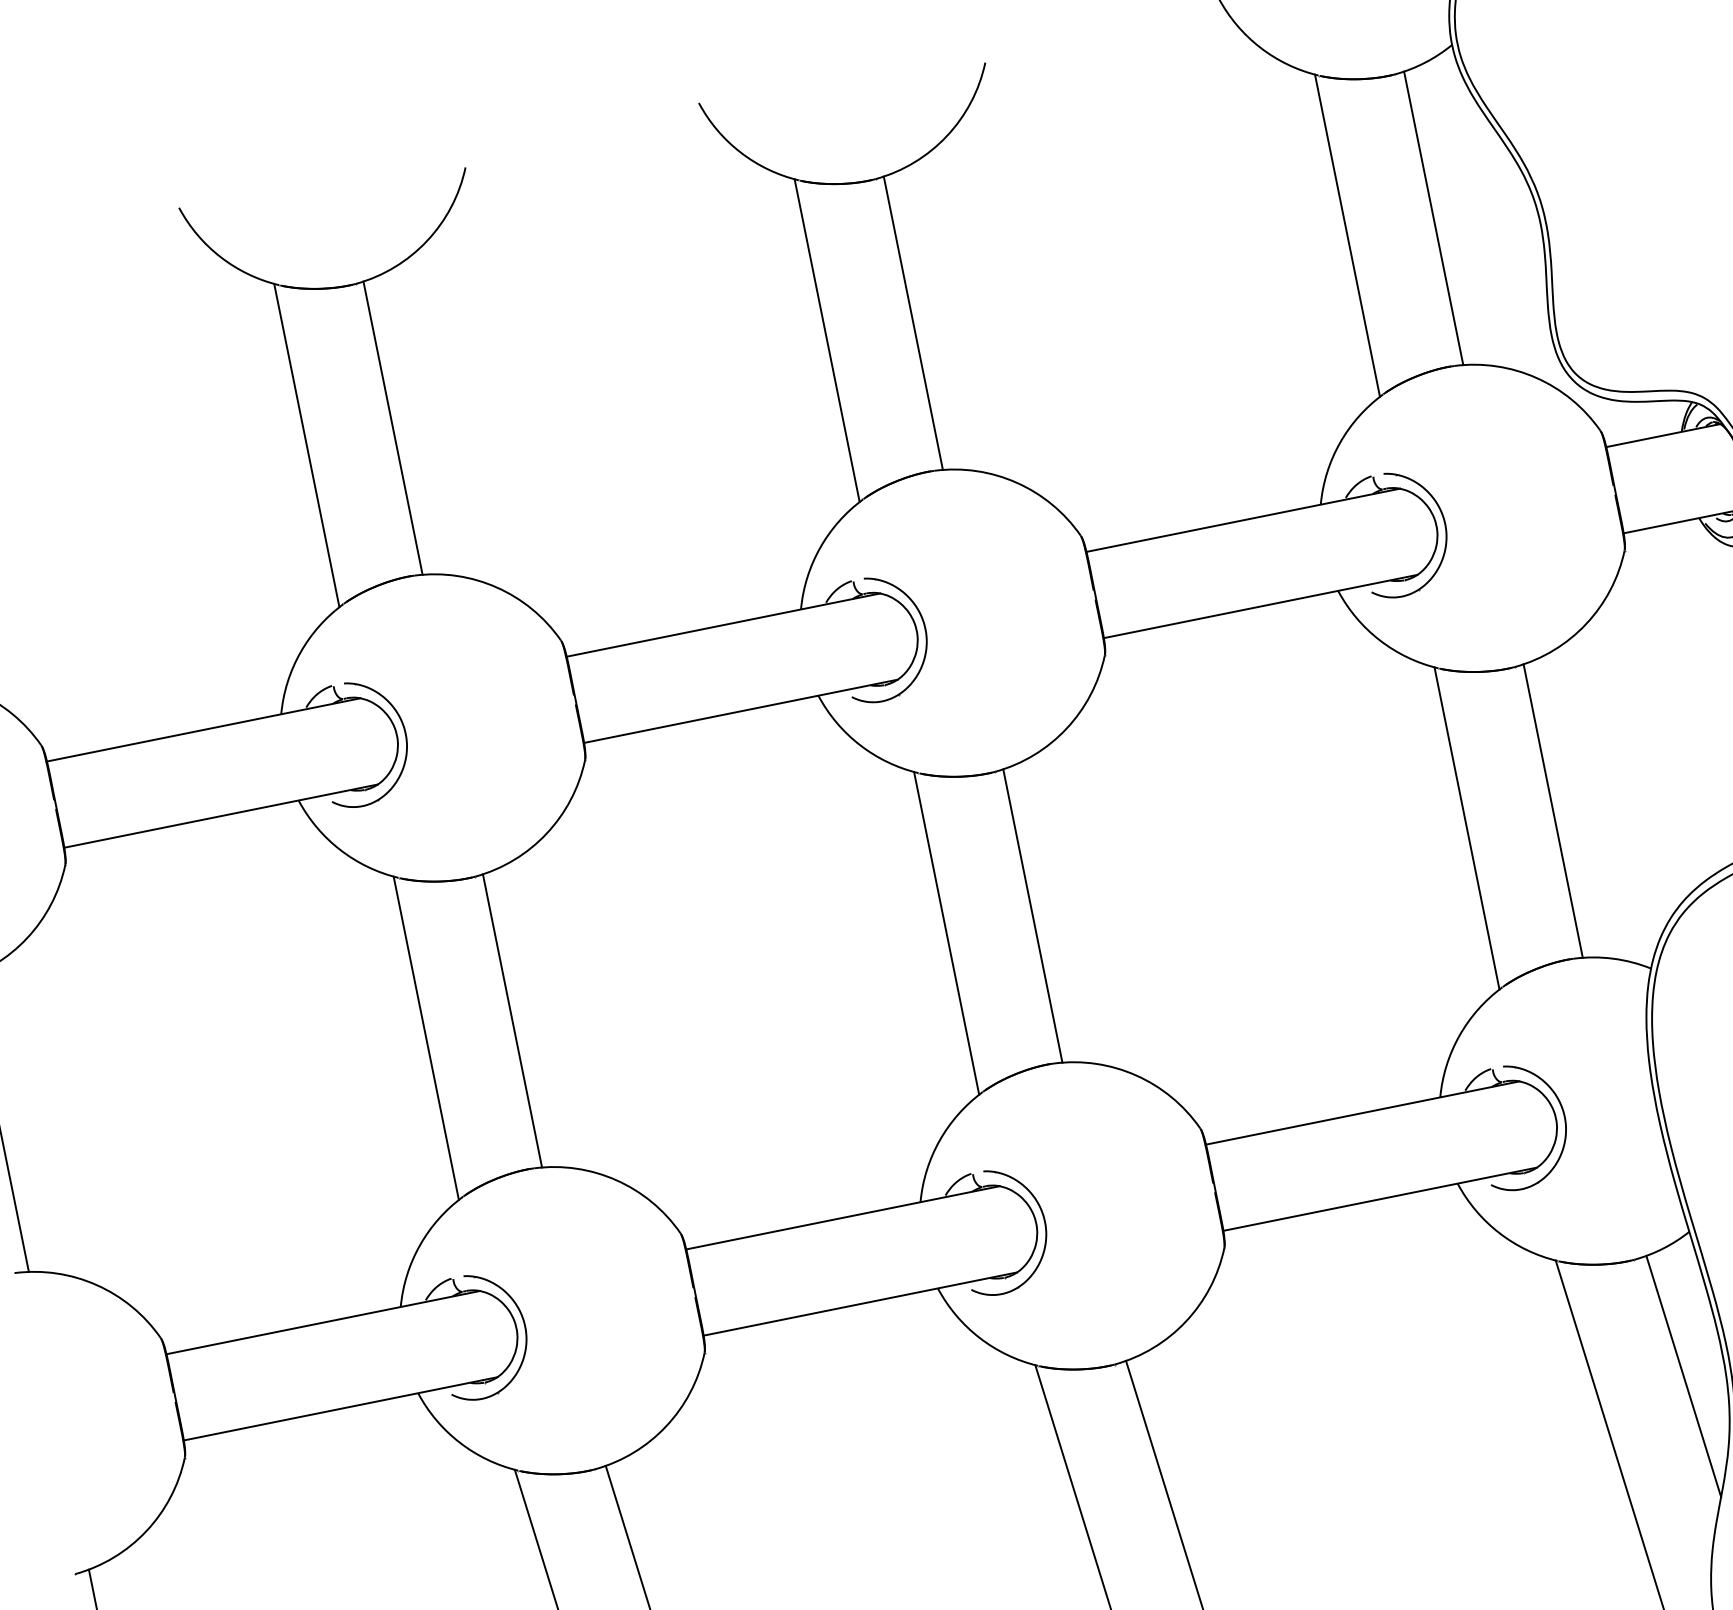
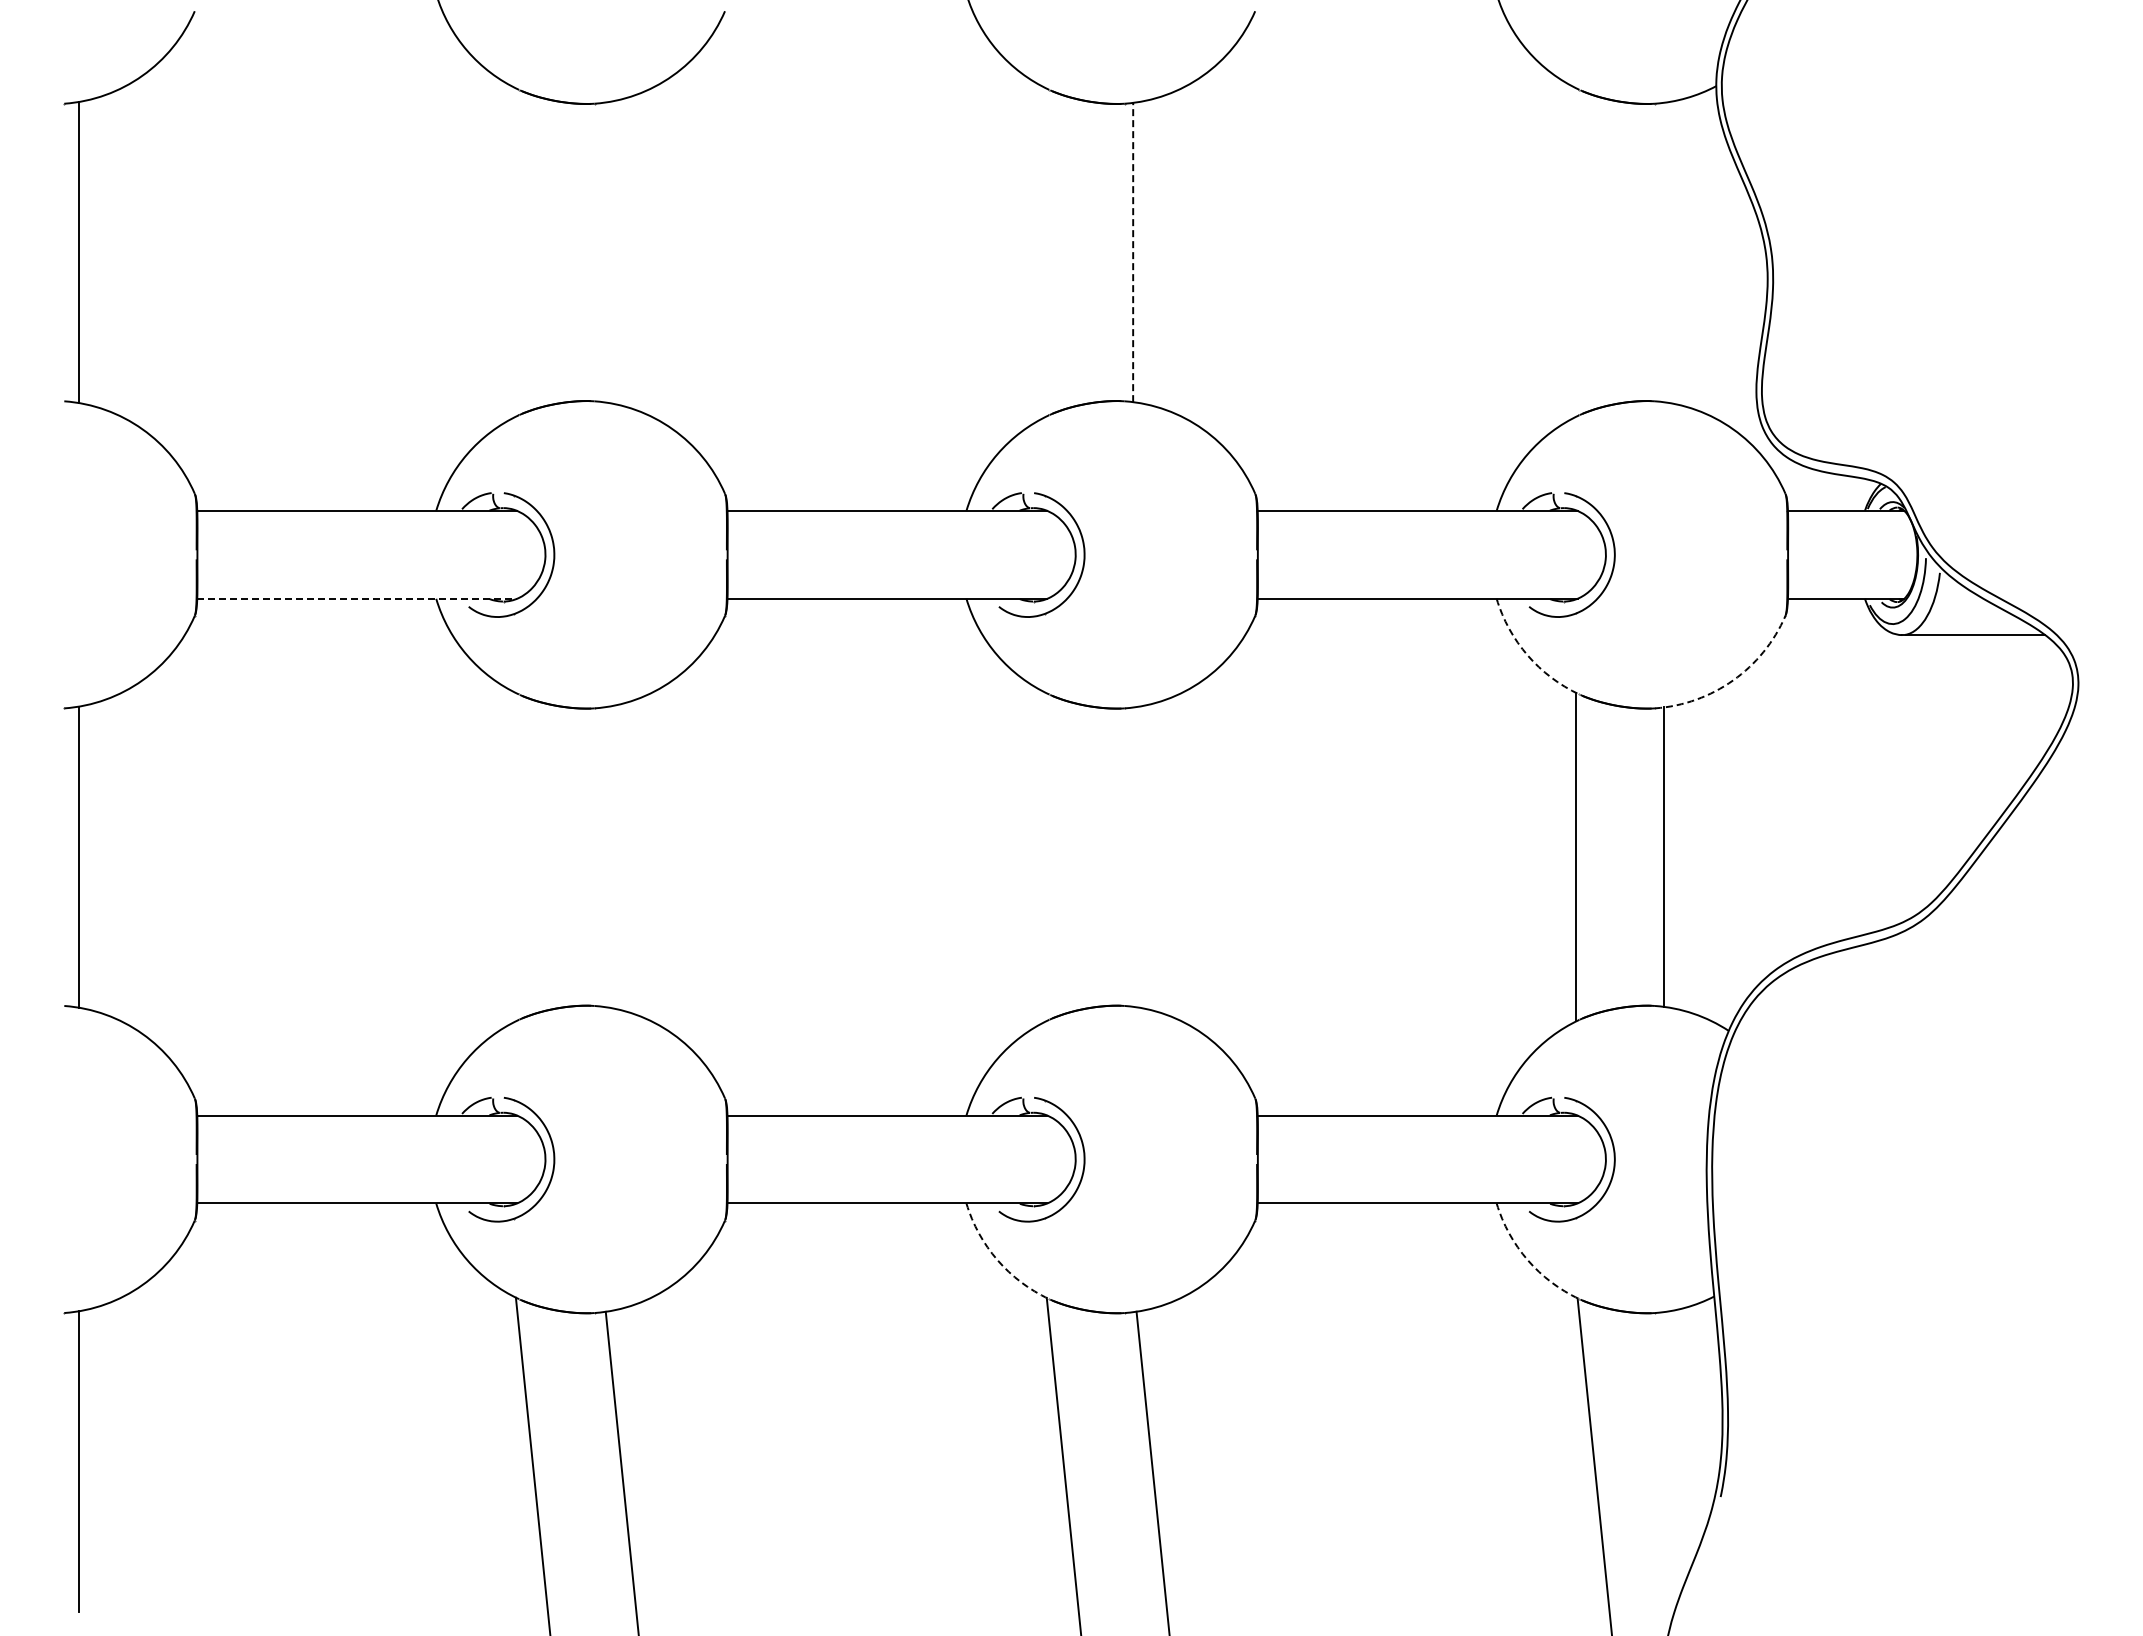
line: (1433, 218) -> (1663, 252), removed
line: (1347, 235) -> (1576, 252), removed
line: (913, 323) -> (1133, 252), solid -> dashed
line: (827, 340) -> (1045, 252), removed
line: (393, 428) -> (602, 252), removed
line: (306, 445) -> (514, 252), removed
arc: (1586, 624) -> (1733, 680), solid -> dashed
arc: (1379, 640) -> (1527, 655), solid -> dashed
line: (221, 815) -> (357, 598), solid -> dashed
line: (1033, 915) -> (1133, 856), removed
line: (946, 932) -> (1045, 856), removed
line: (512, 1020) -> (602, 856), removed
line: (426, 1038) -> (514, 857), removed
arc: (1499, 1233) -> (1527, 1260), solid -> dashed
arc: (979, 1338) -> (997, 1260), solid -> dashed
line: (1682, 1375) -> (1679, 1436), removed

